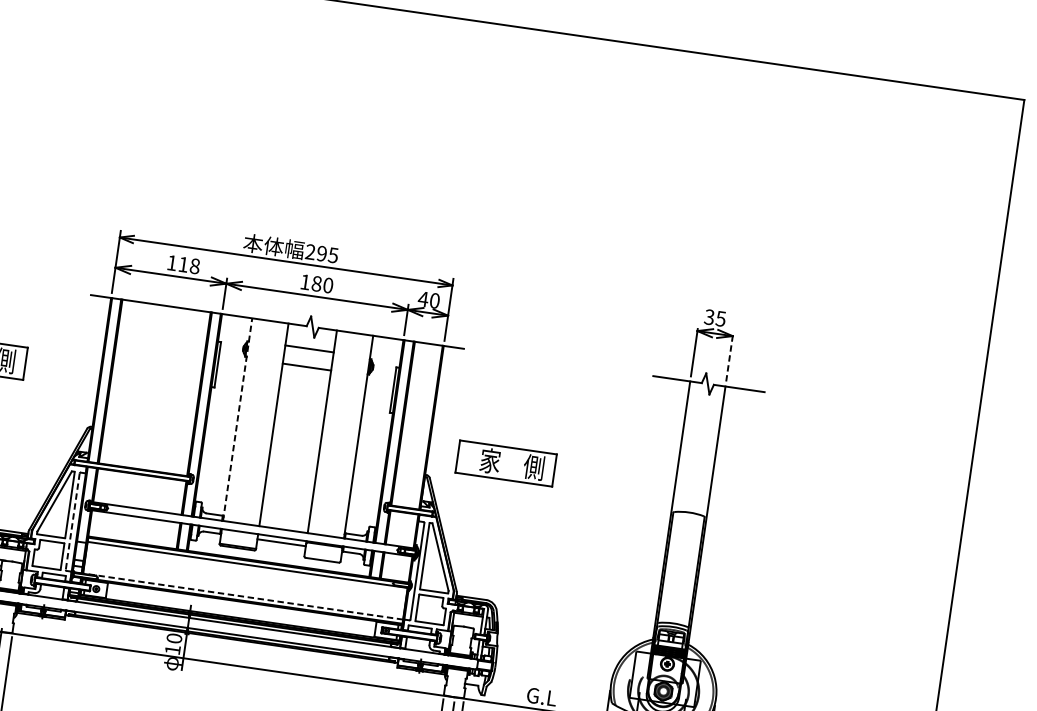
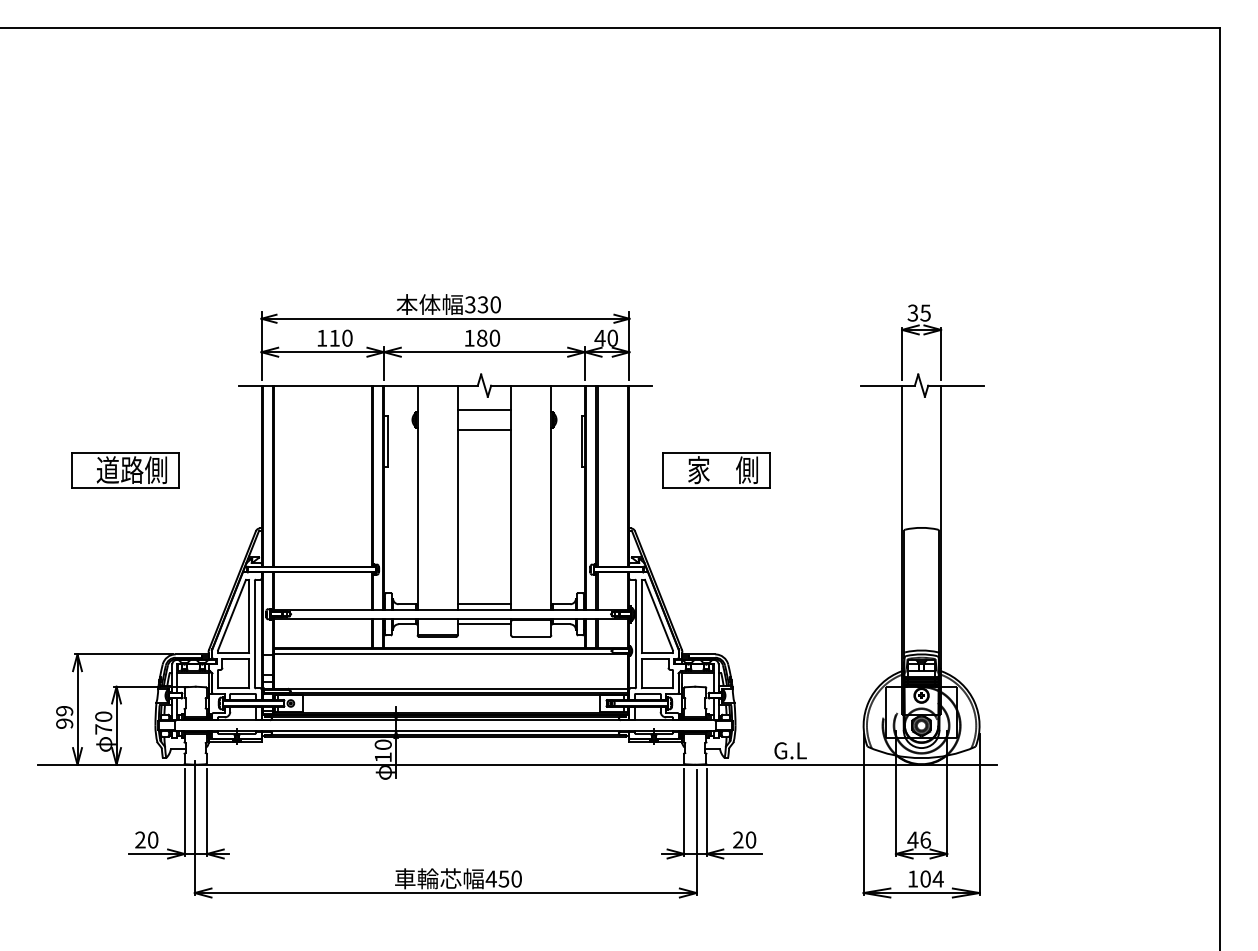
text: (321, 253) -> (482, 304), 295 -> 330
text: (195, 266) -> (347, 338), 118 -> 110
line: (730, 357) -> (941, 353), dashed -> solid
line: (237, 419) -> (417, 497), dashed -> solid
part: (506, 463) -> (716, 470), moved
line: (72, 522) -> (254, 634), dashed -> solid
line: (284, 524) -> (484, 604), added
line: (242, 596) -> (450, 688), dashed -> solid

